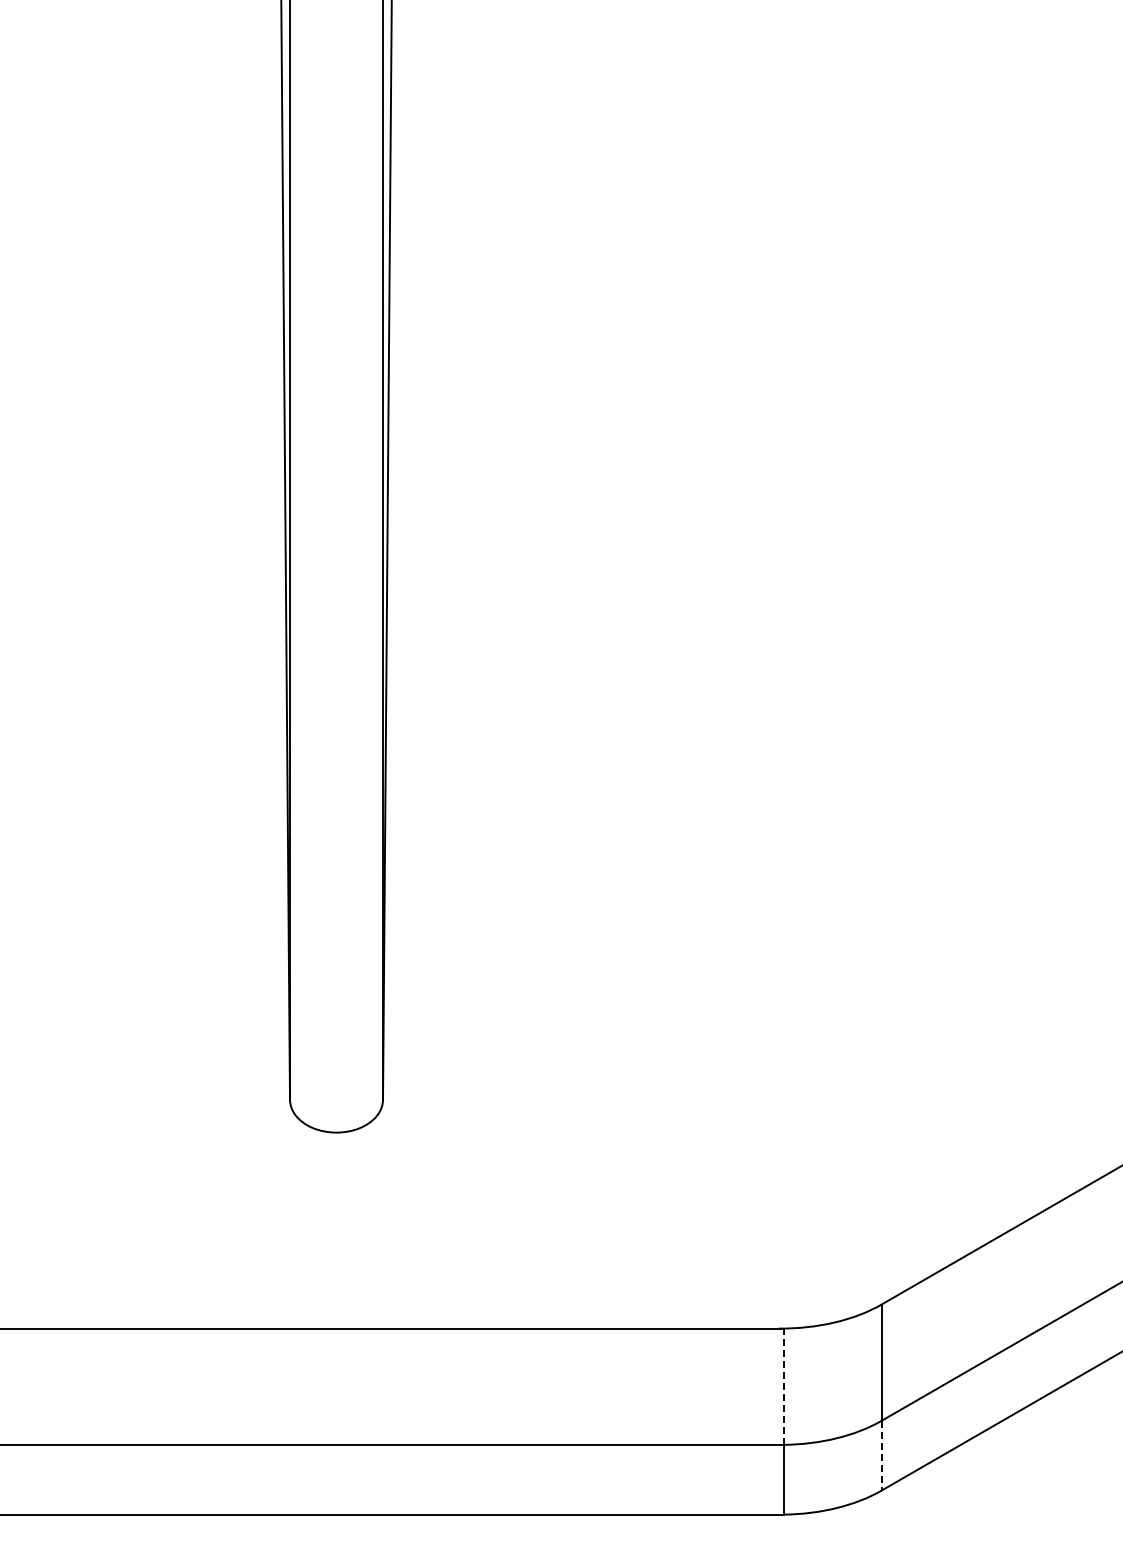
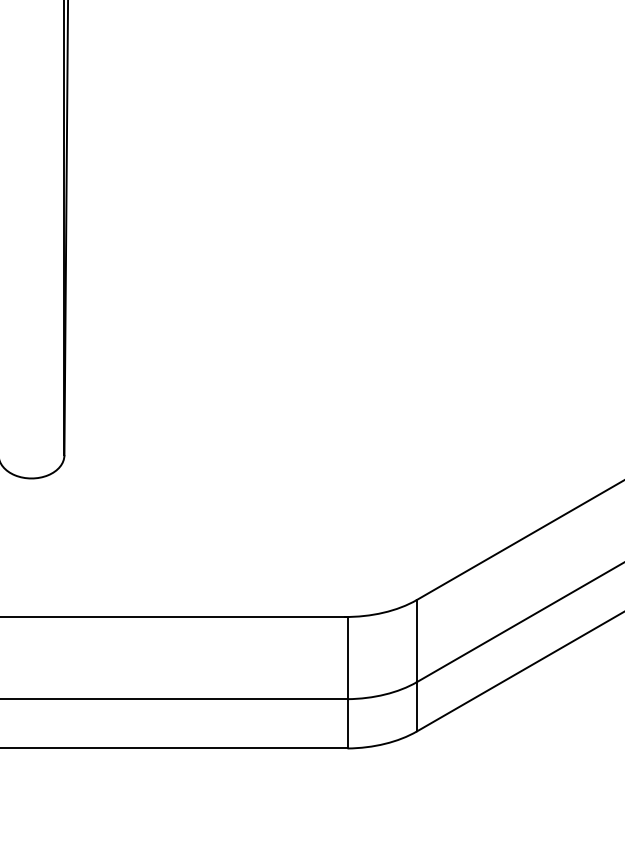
line: (783, 1386) -> (347, 657), dashed -> solid
line: (881, 1455) -> (416, 706), dashed -> solid

